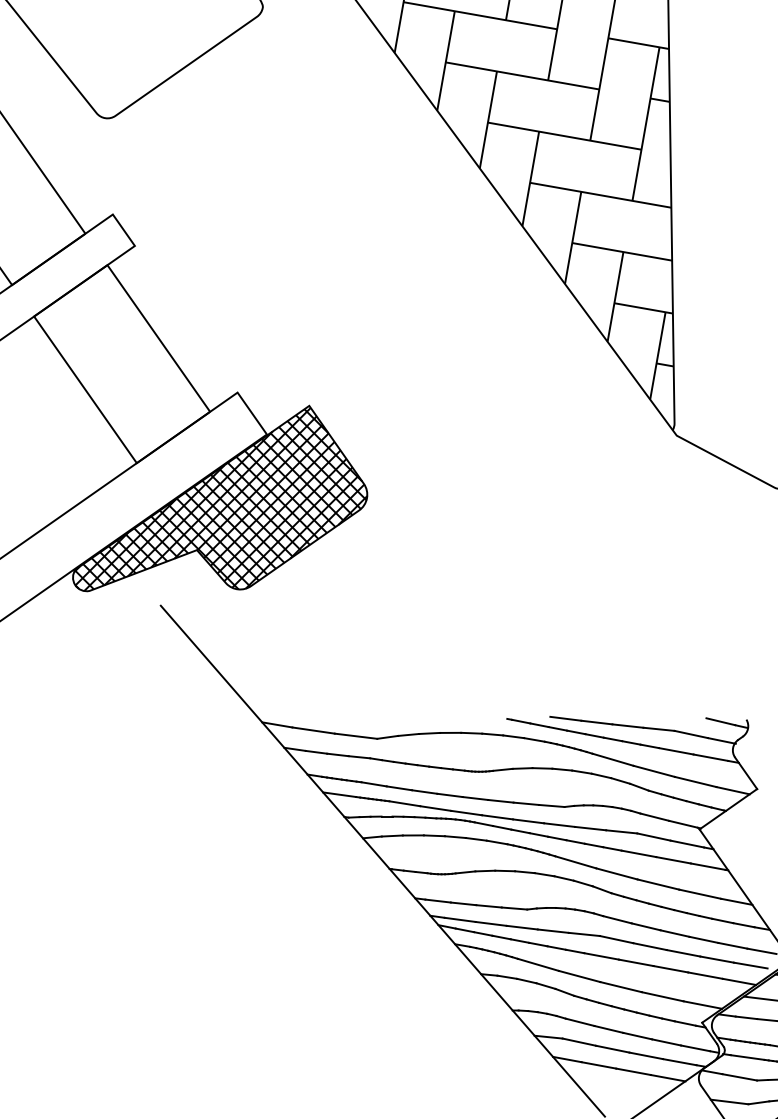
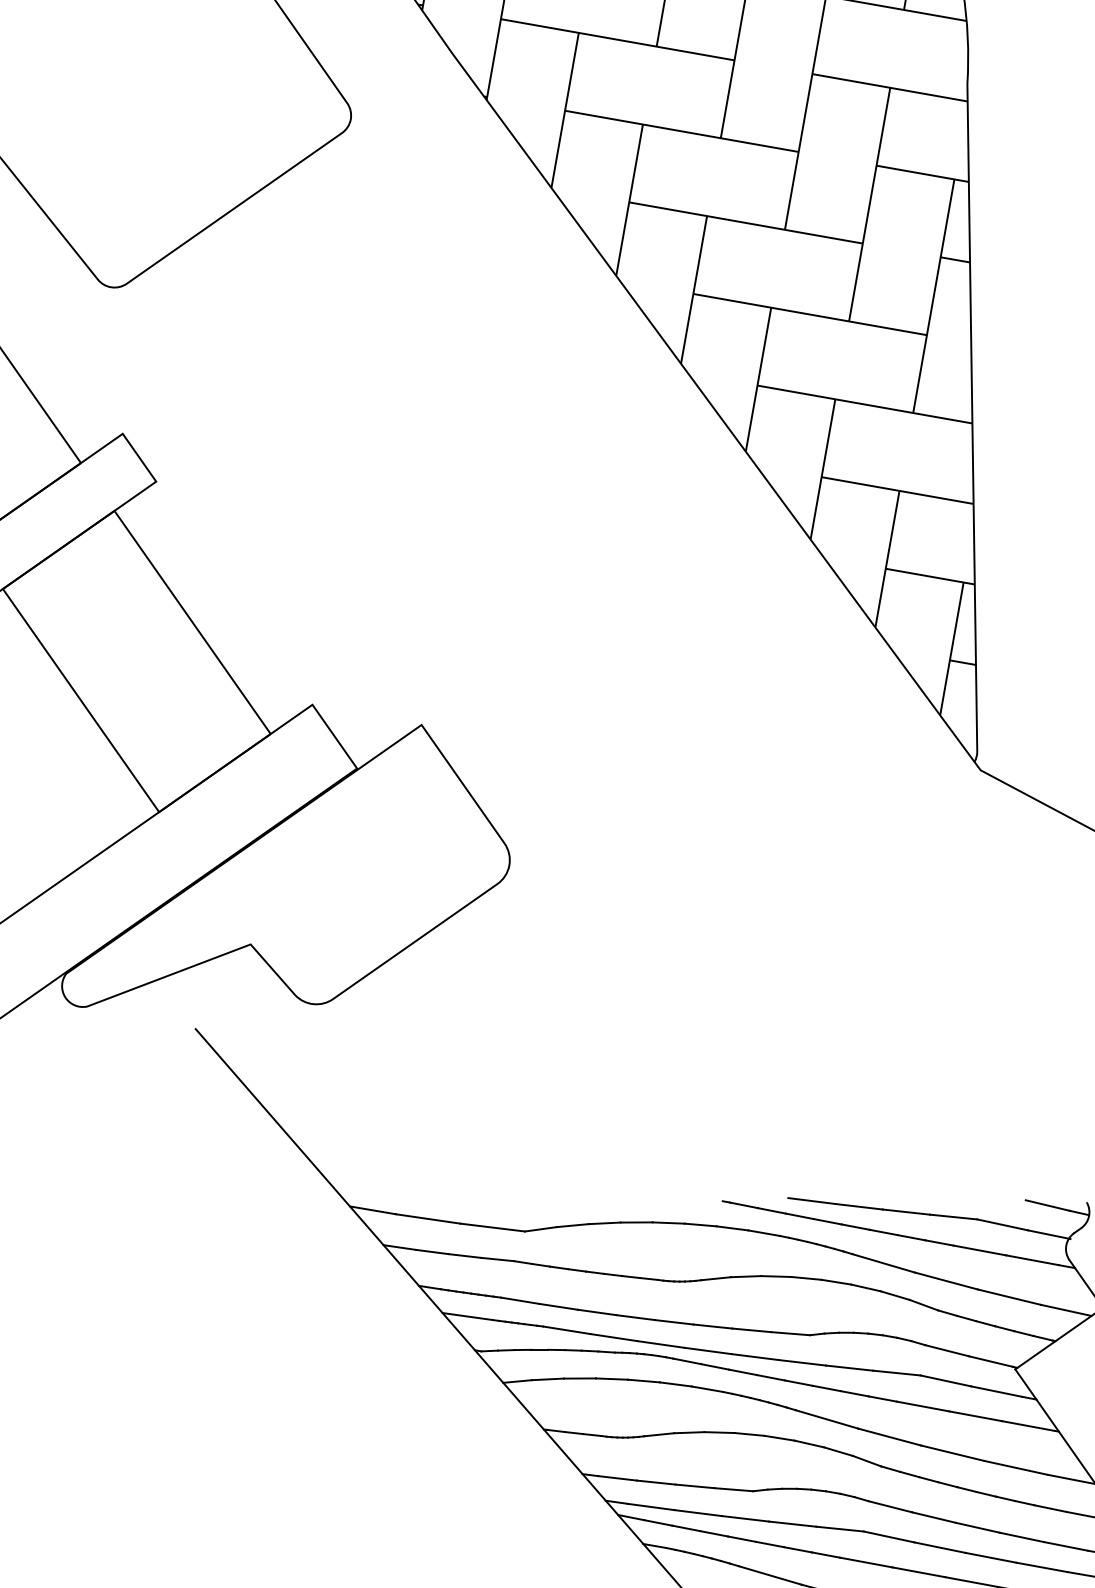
hatch: (220, 499) -> (286, 867), removed

